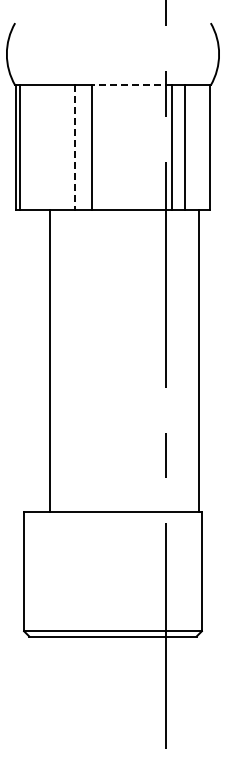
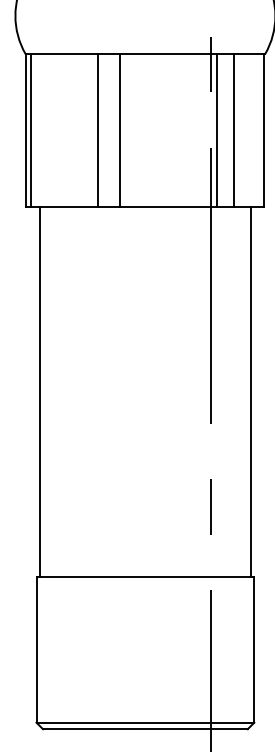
line: (131, 85) -> (168, 54), dashed -> solid
line: (74, 148) -> (98, 131), dashed -> solid
line: (49, 360) -> (39, 391), moved

